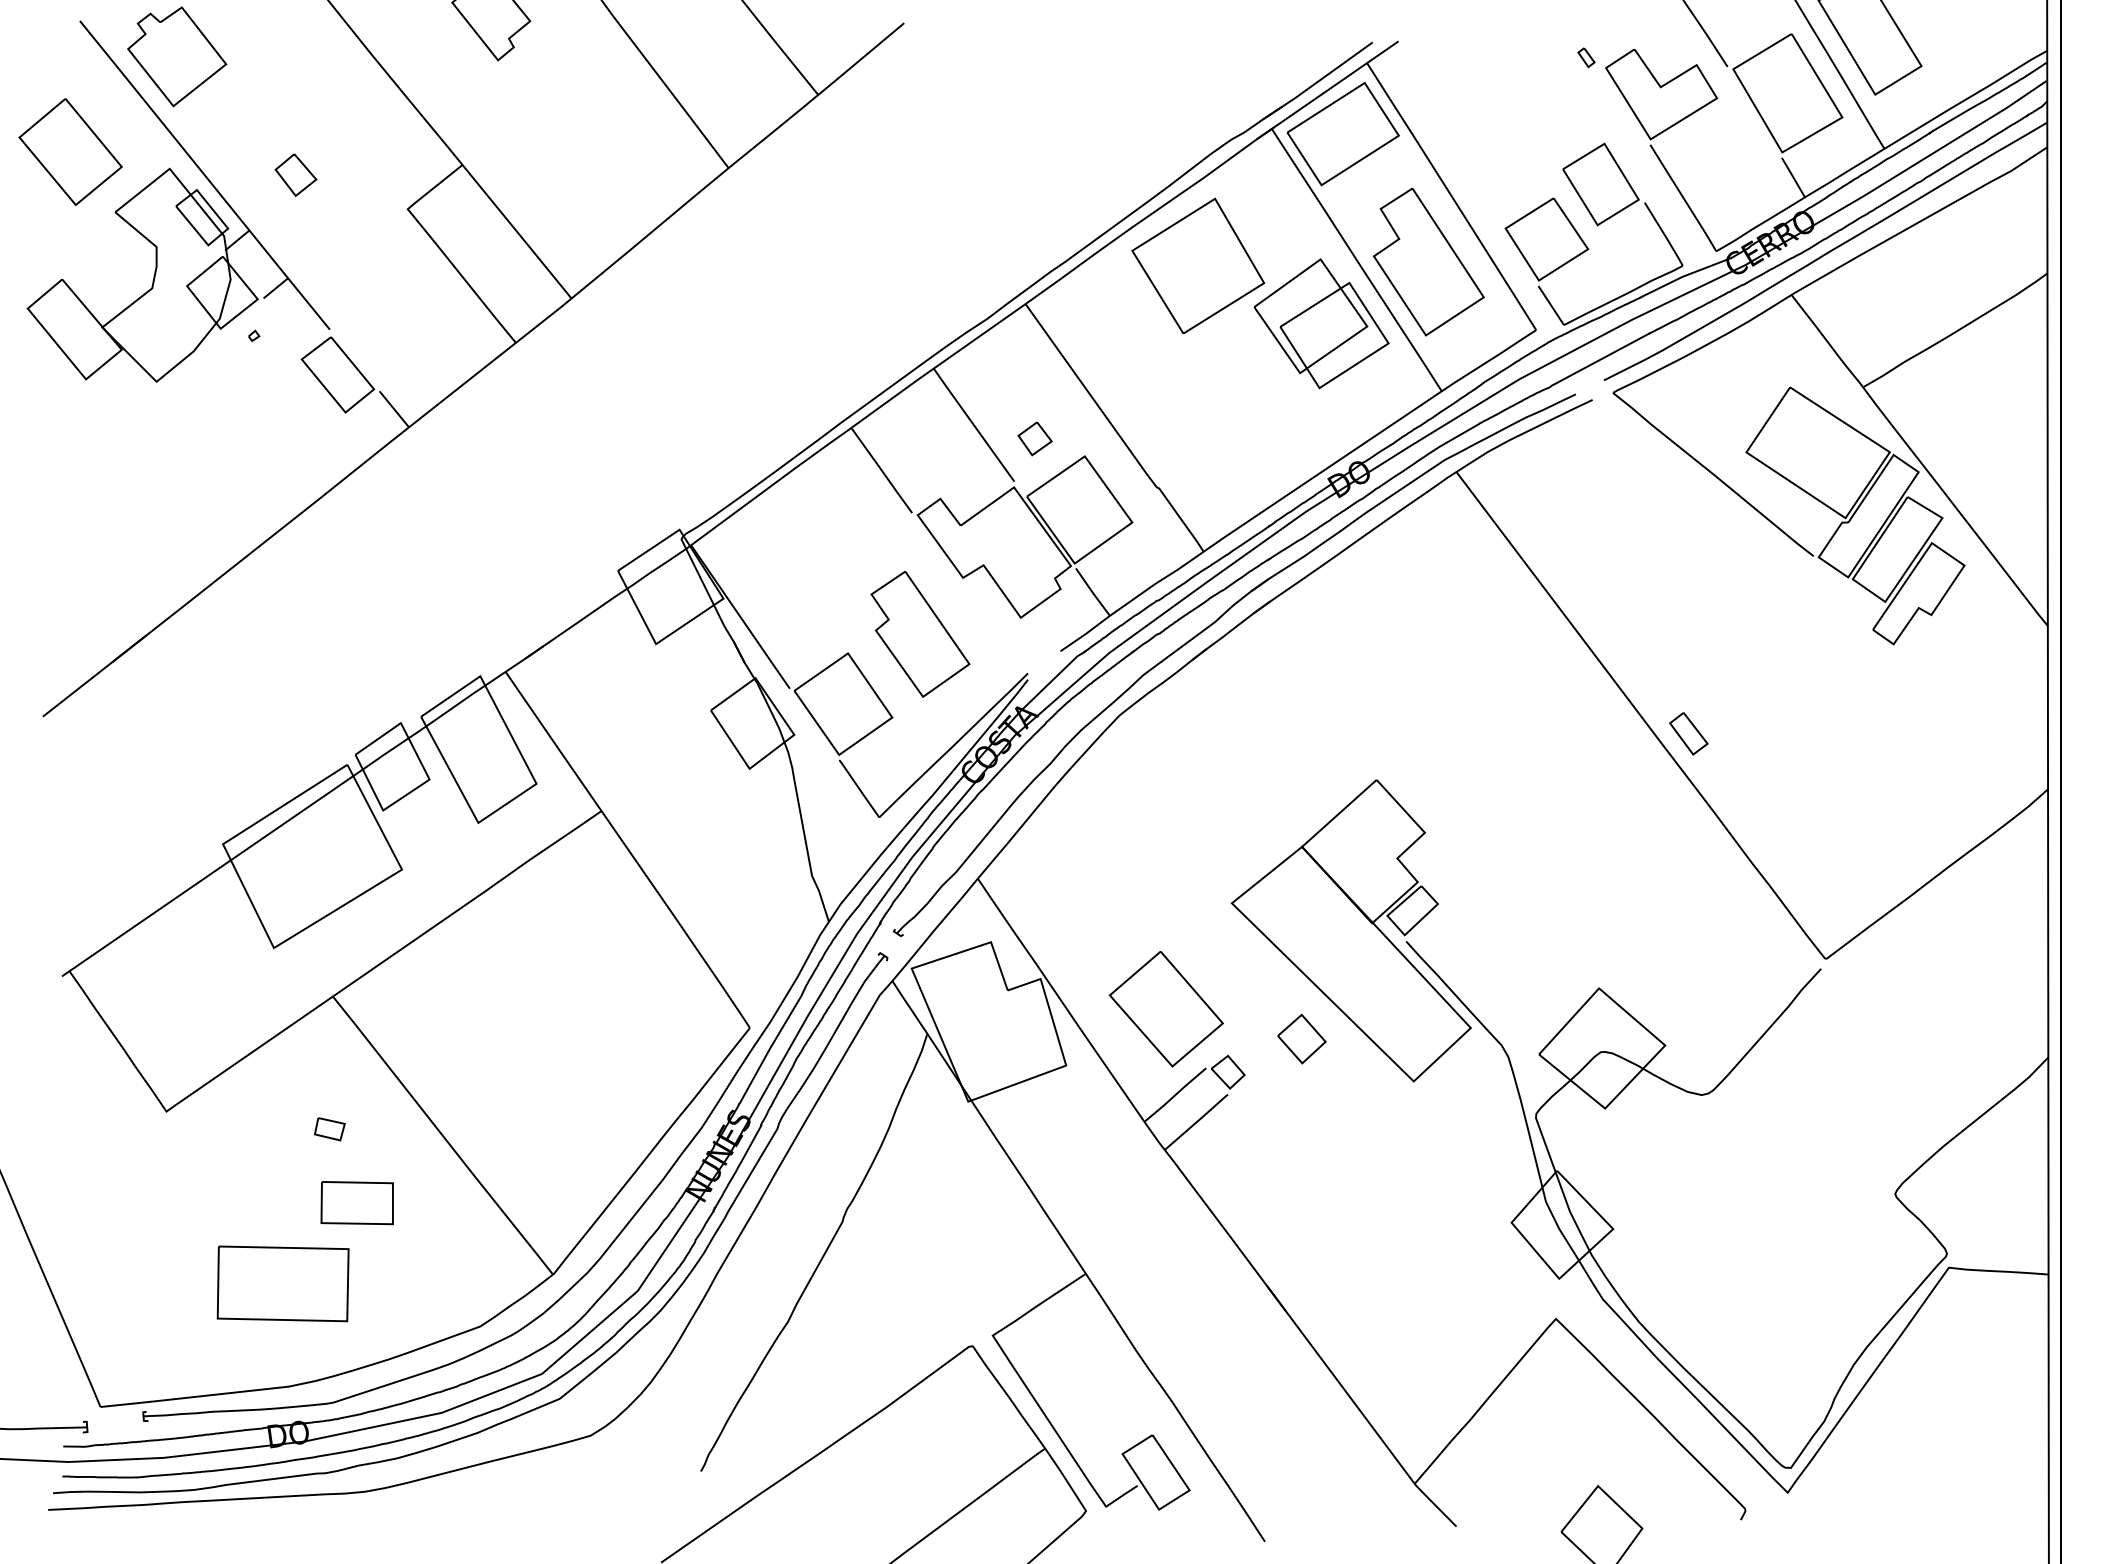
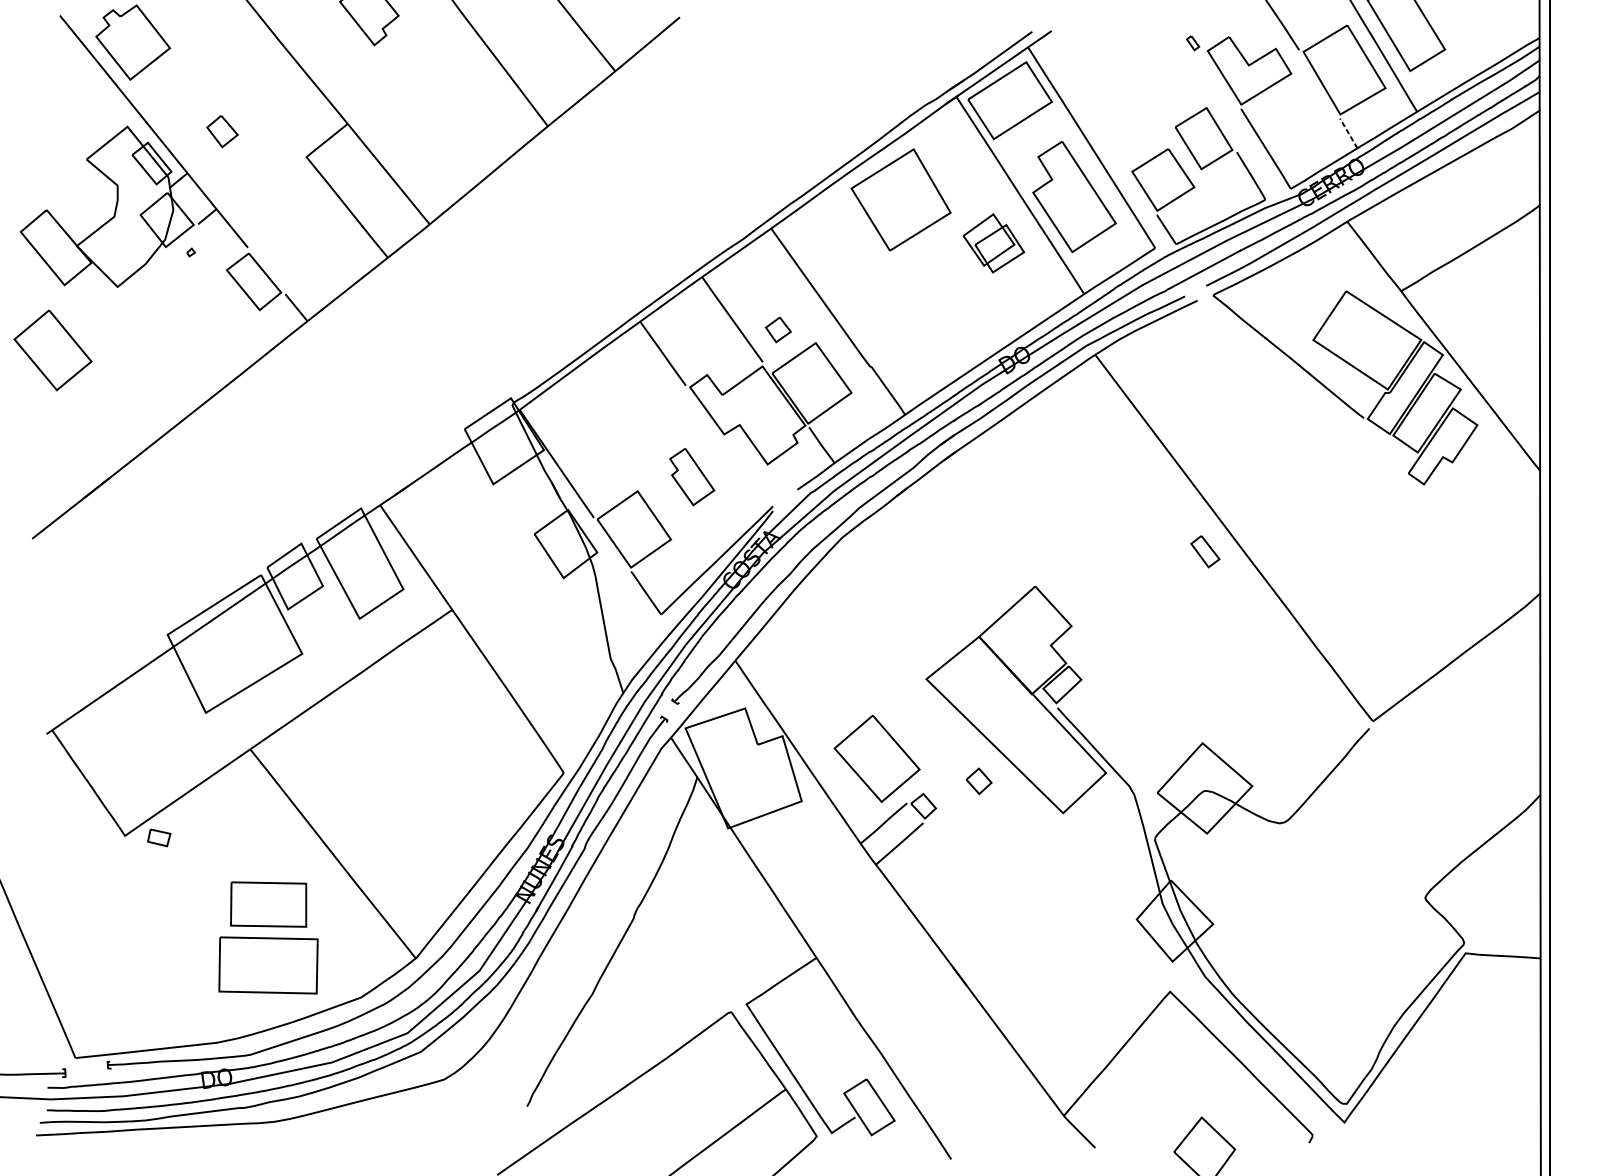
part: (70, 152) -> (52, 350), moved
line: (1793, 176) -> (1348, 132), solid -> dashed
part: (1321, 323) -> (993, 243), size x0.6
part: (920, 634) -> (692, 477), size x0.6
part: (1688, 733) -> (1205, 551), moved
part: (1301, 1038) -> (978, 780), size x0.7
part: (329, 1129) -> (158, 838), moved
part: (356, 1203) -> (268, 905), size x1.4
part: (282, 1283) -> (268, 965), moved

